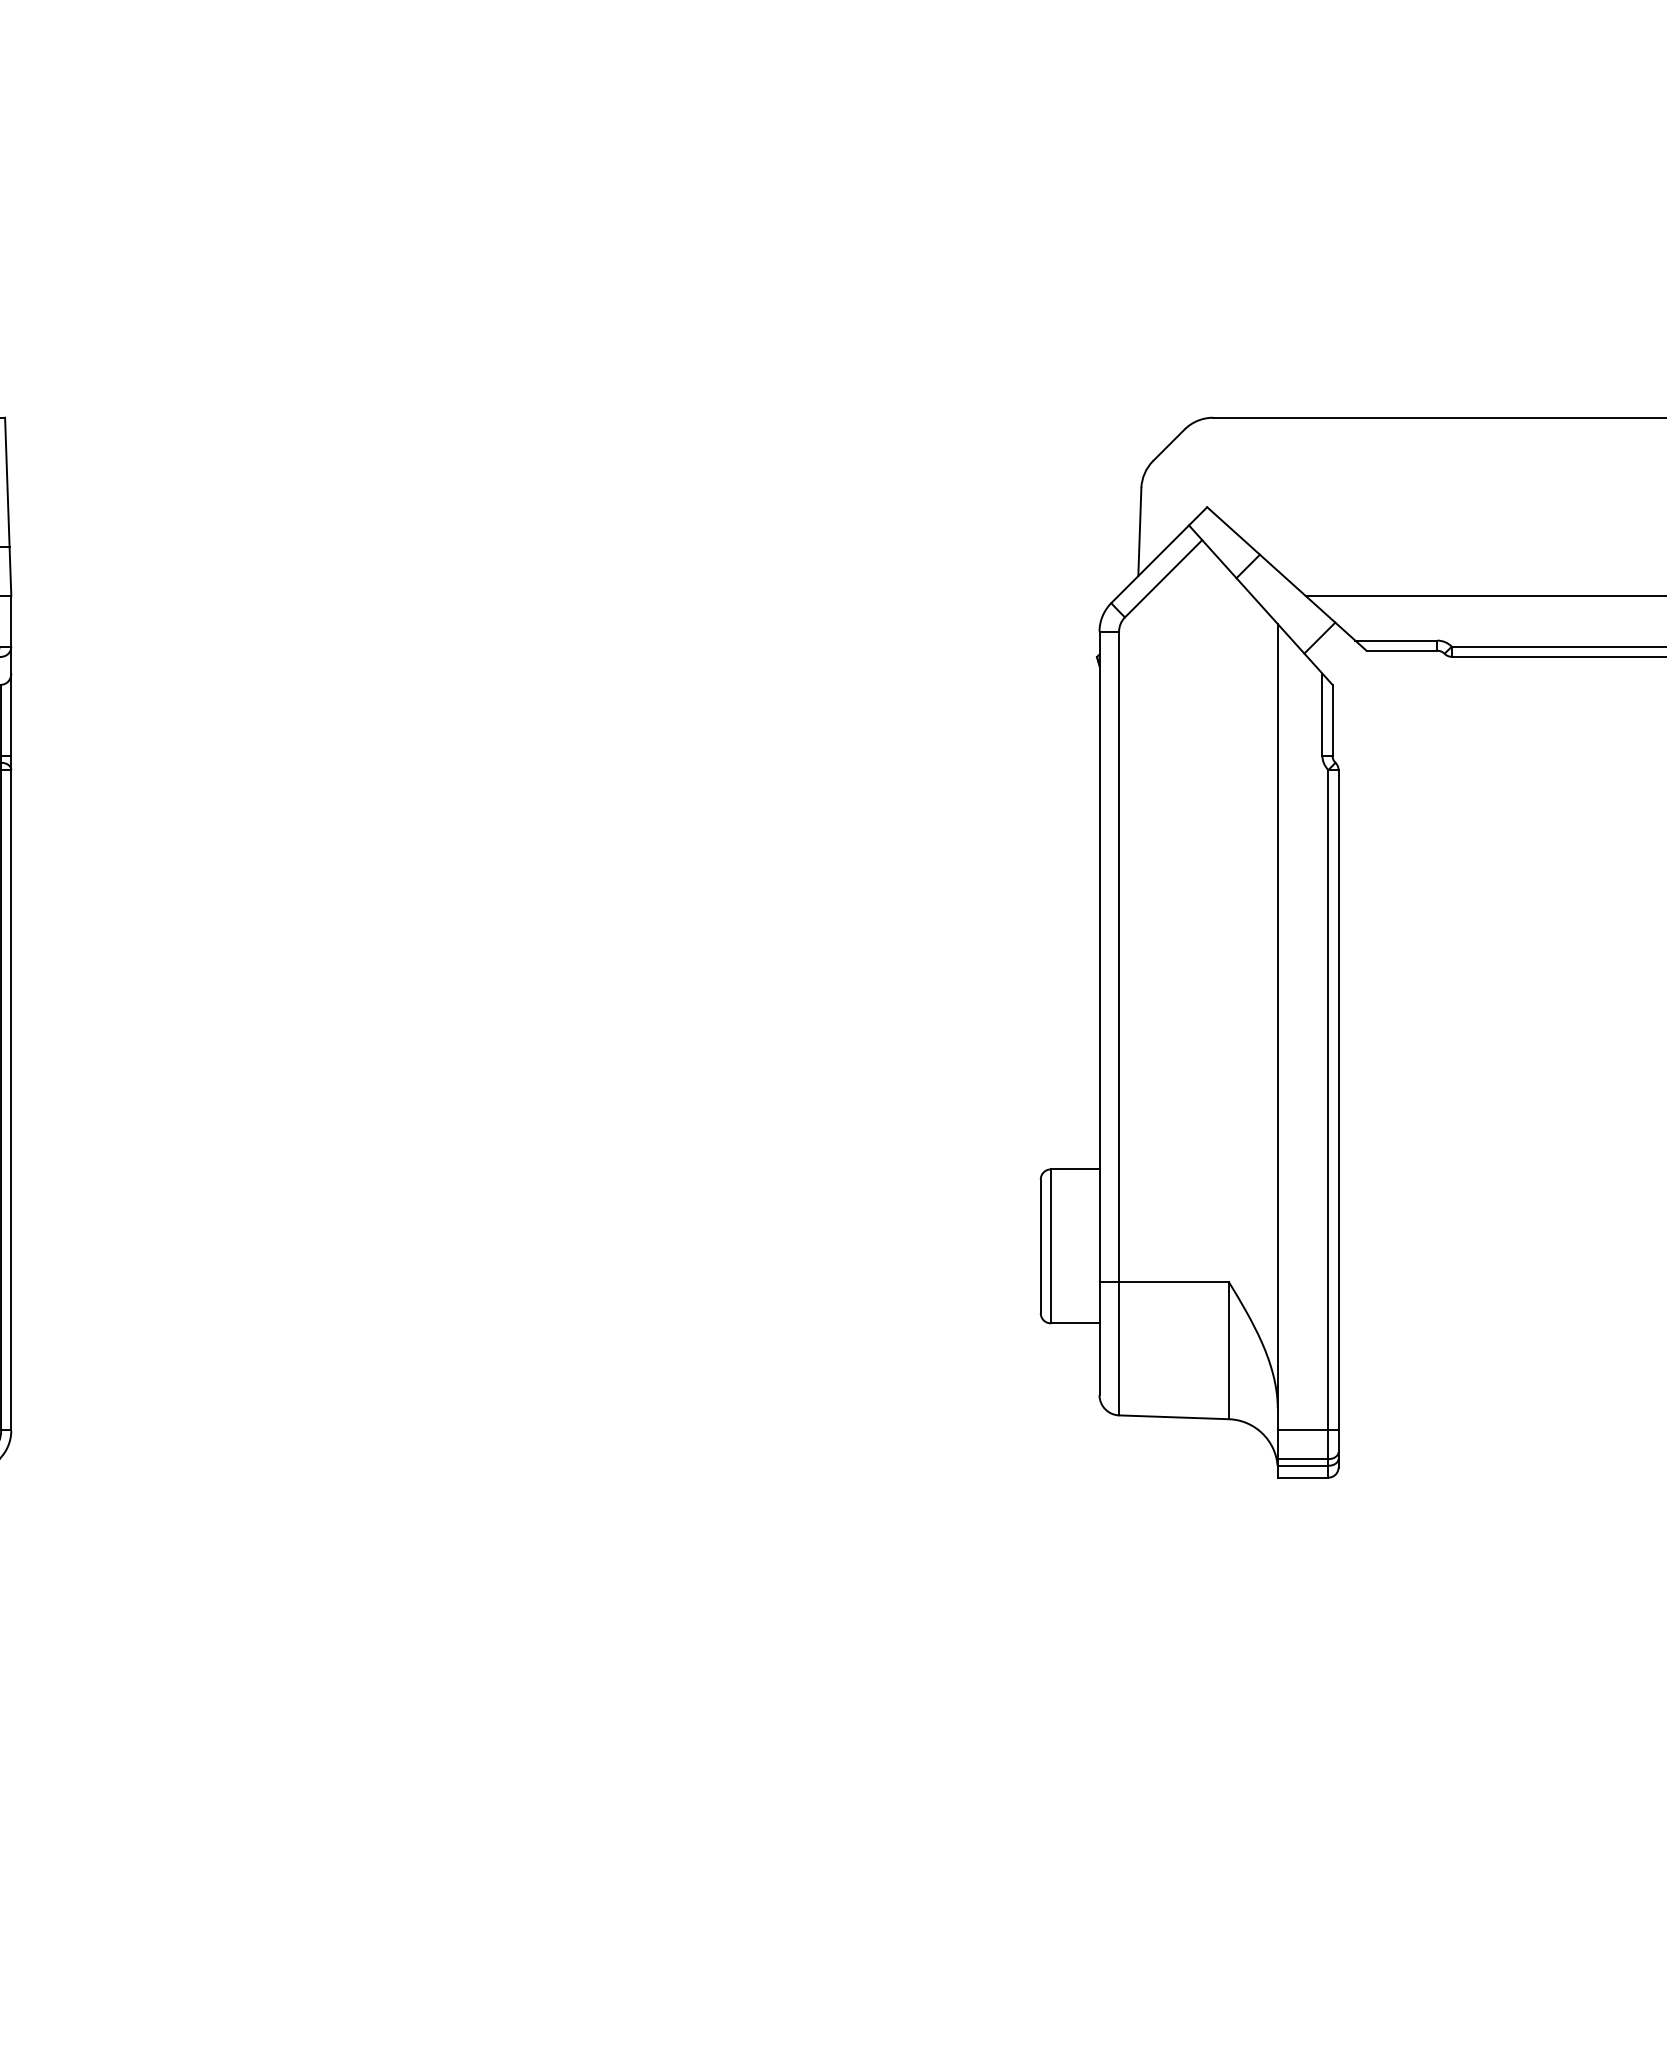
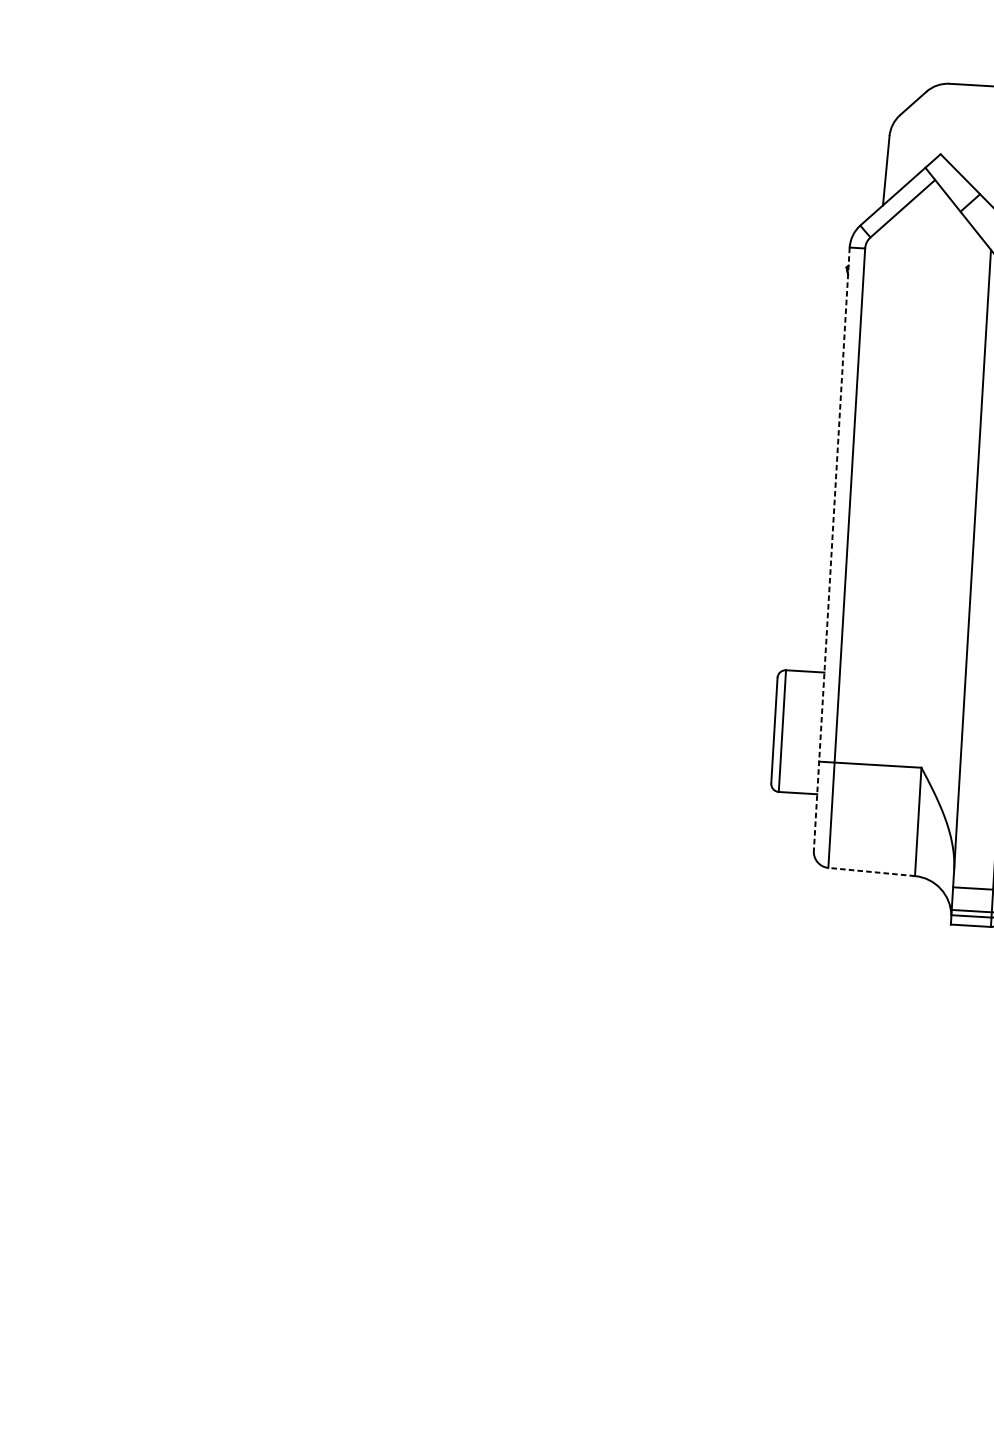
line: (1099, 1013) -> (831, 549), solid -> dashed
line: (1173, 1417) -> (871, 872), solid -> dashed

